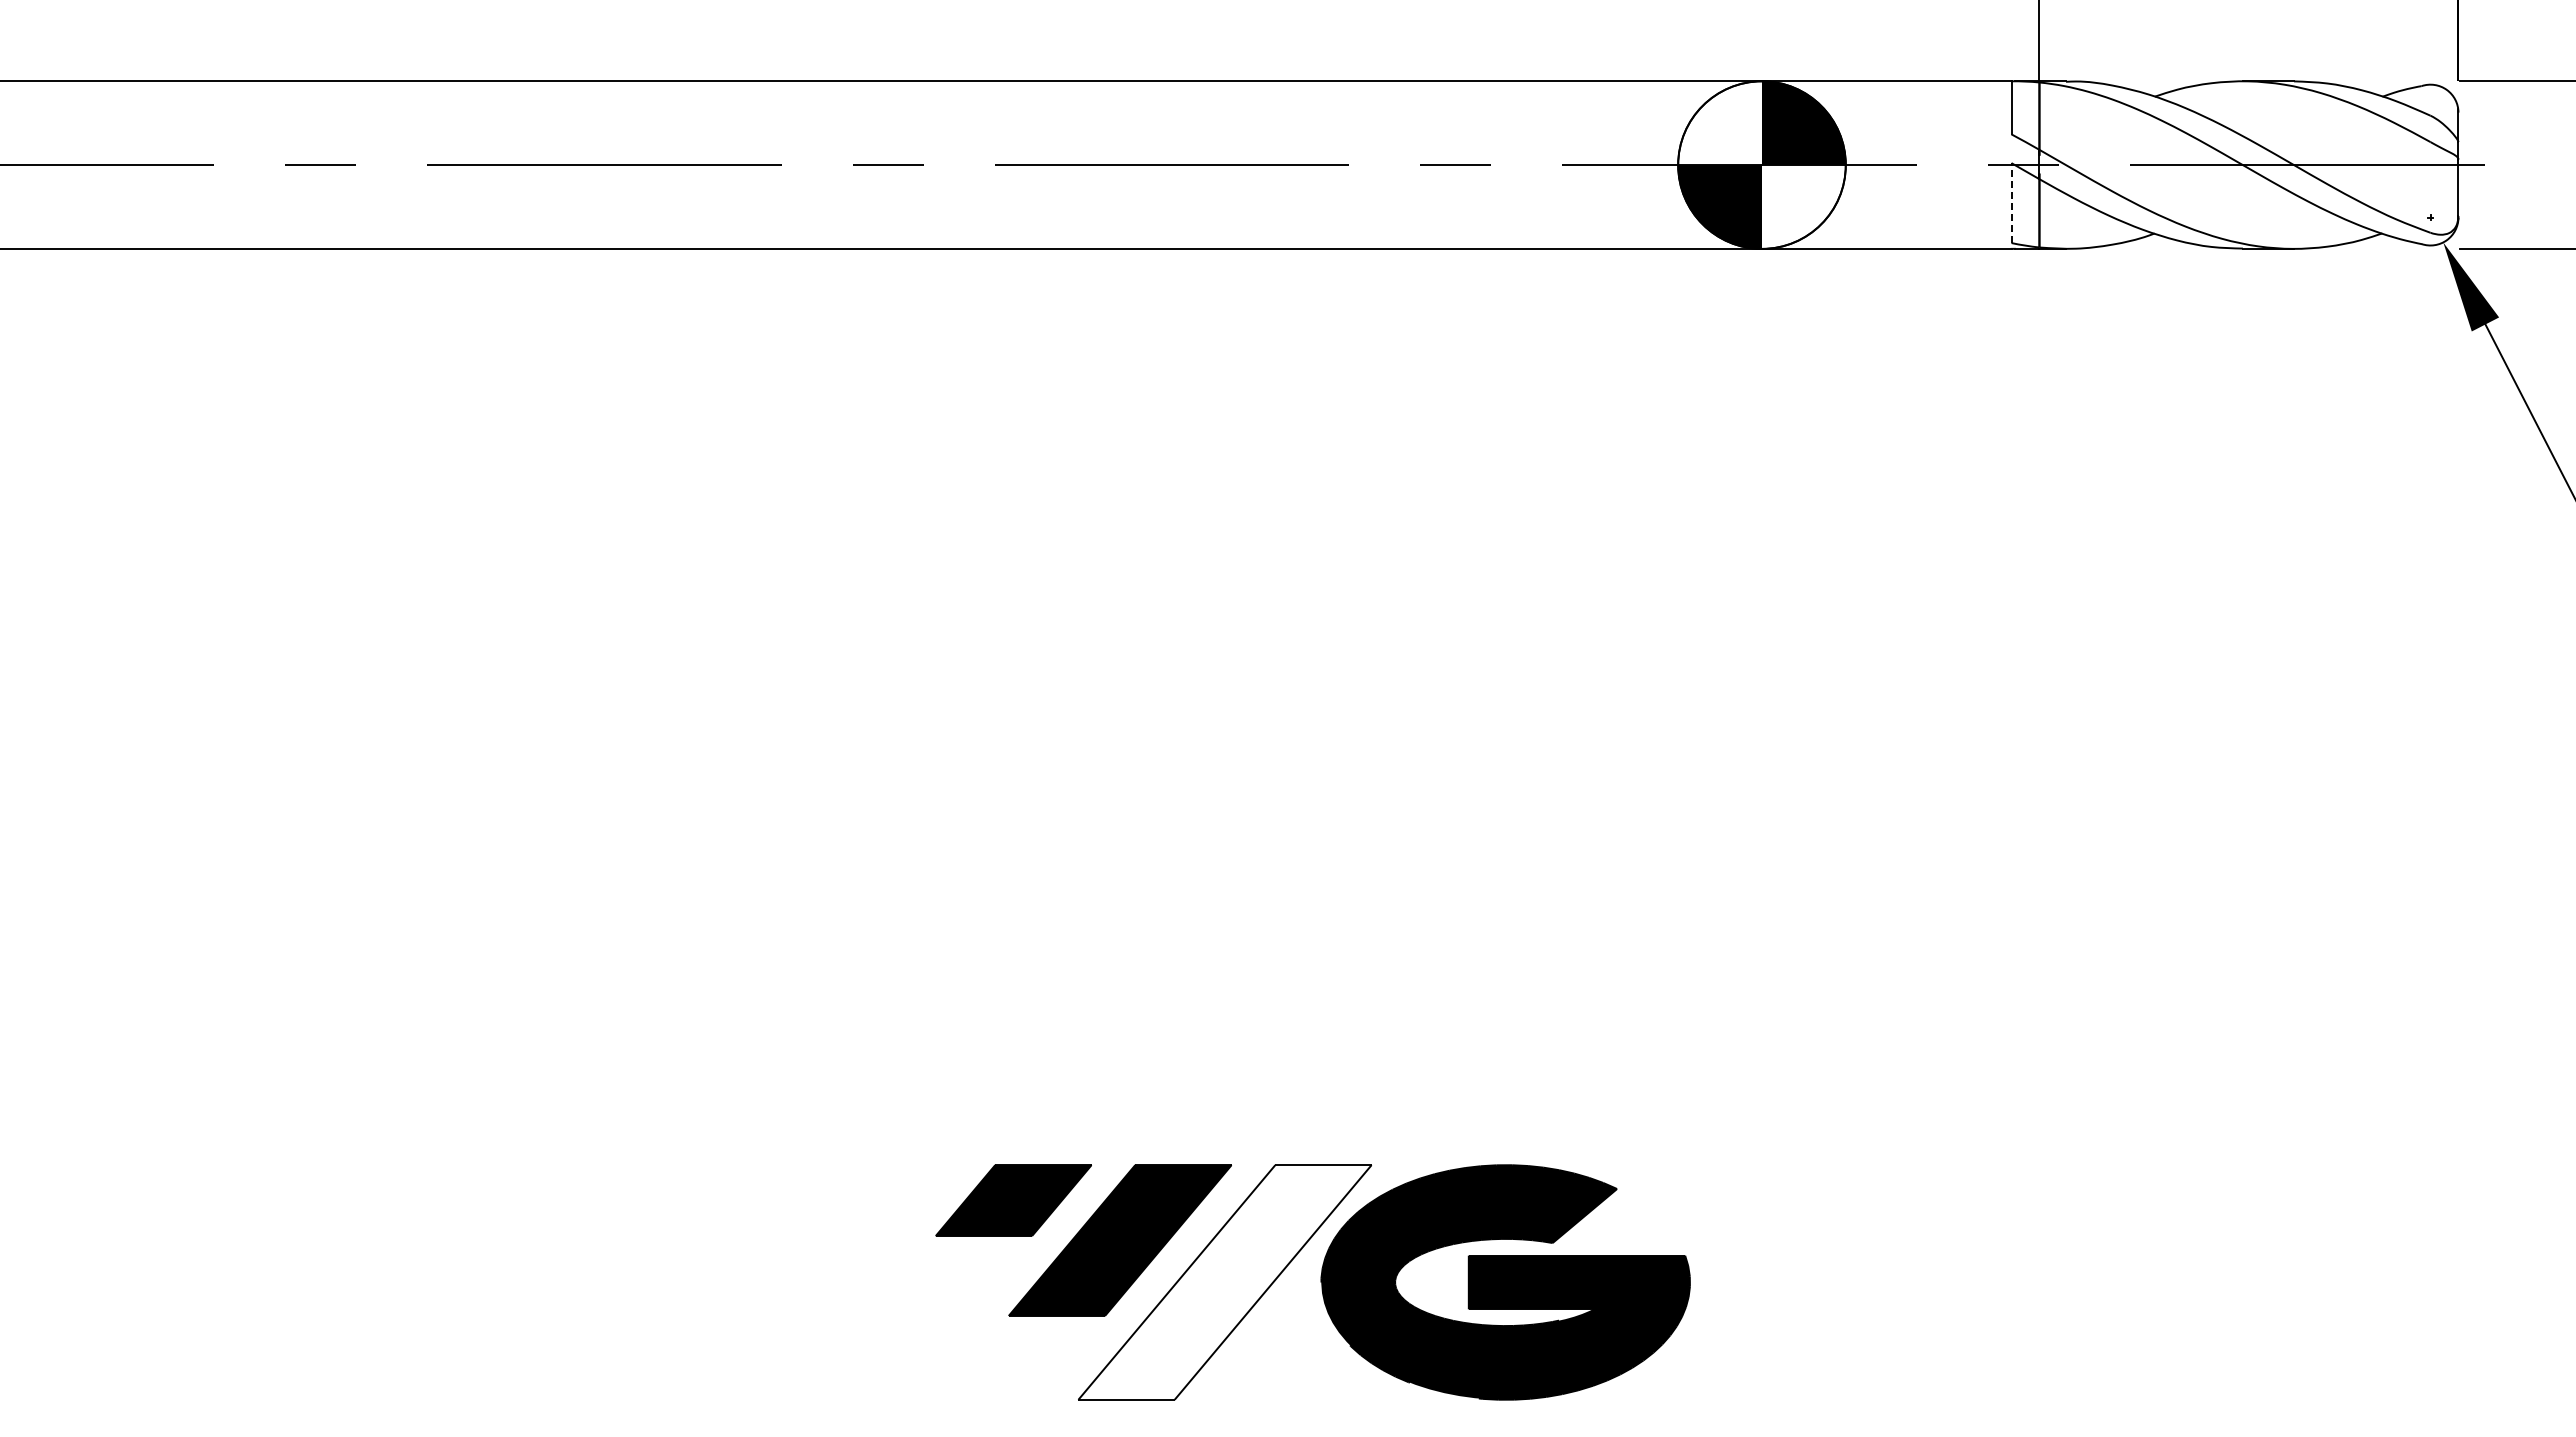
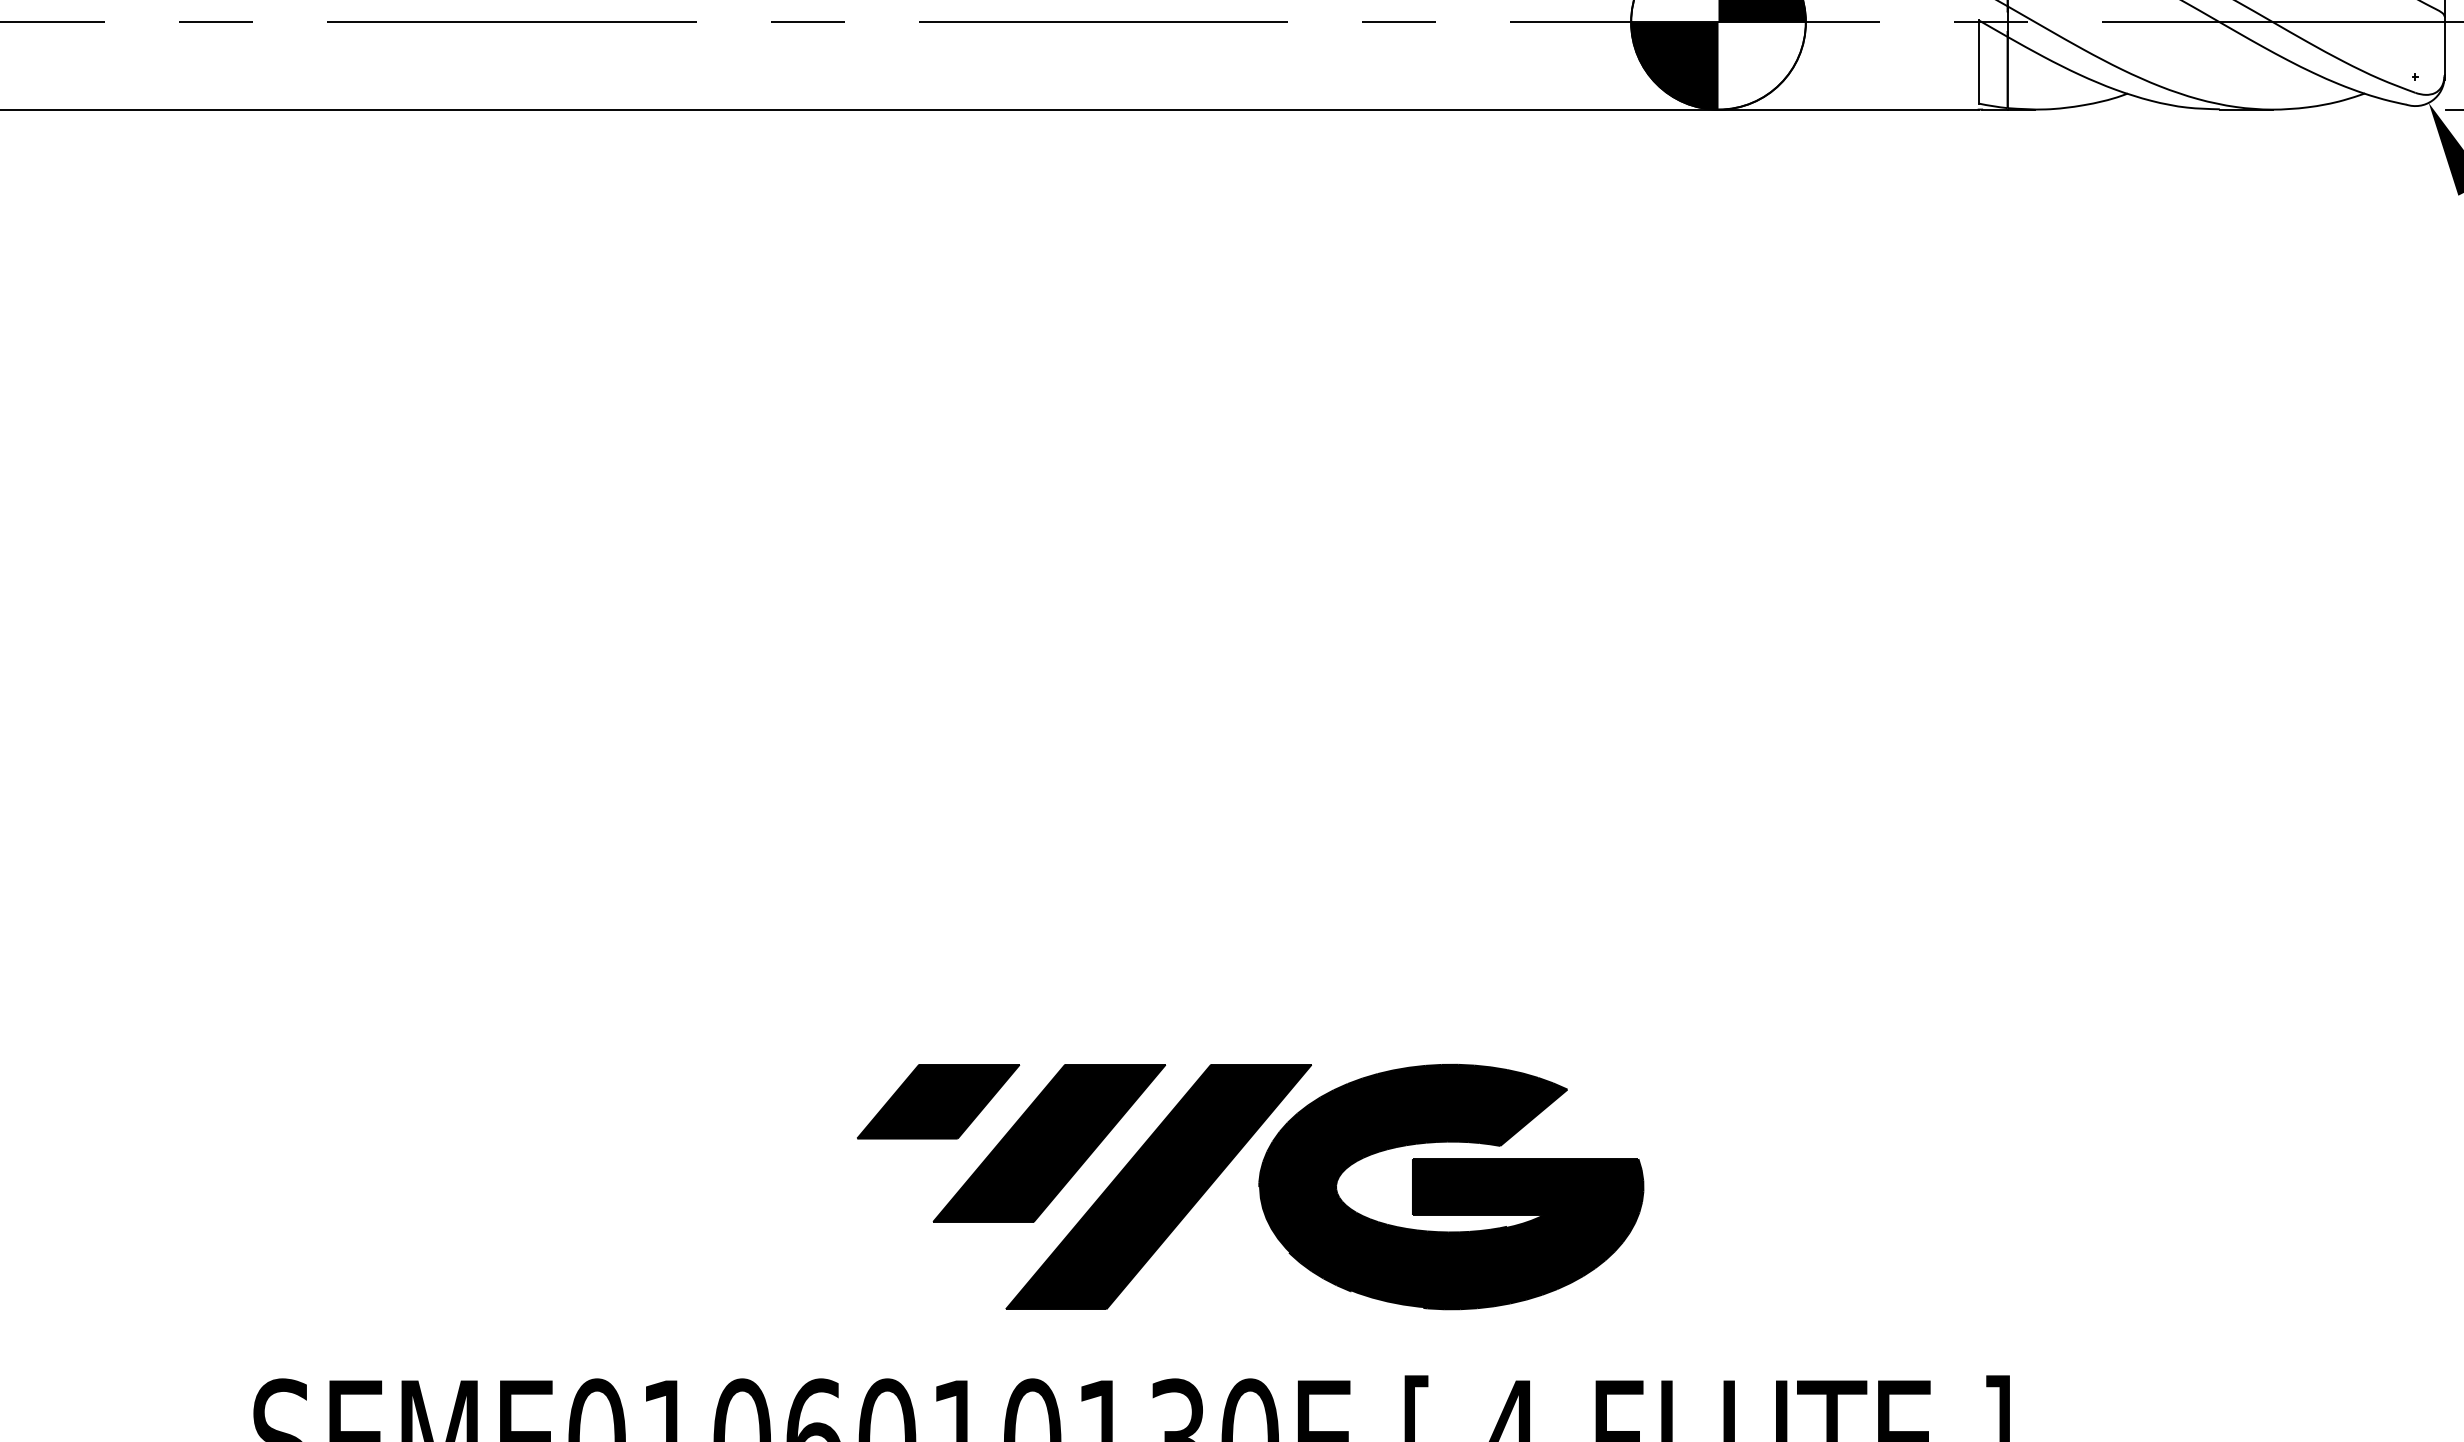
line: (2011, 203) -> (1978, 62), dashed -> solid
fill: (1224, 1282) -> (1158, 1187), added

